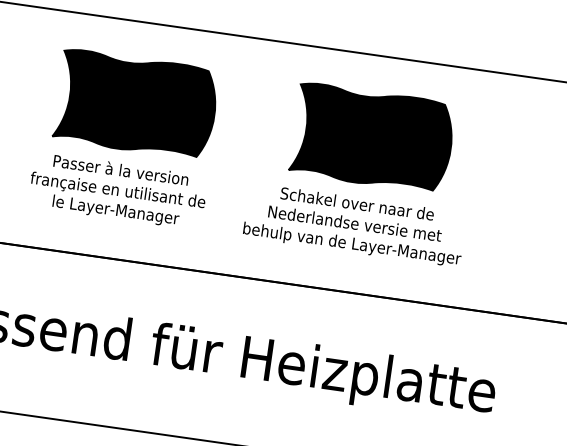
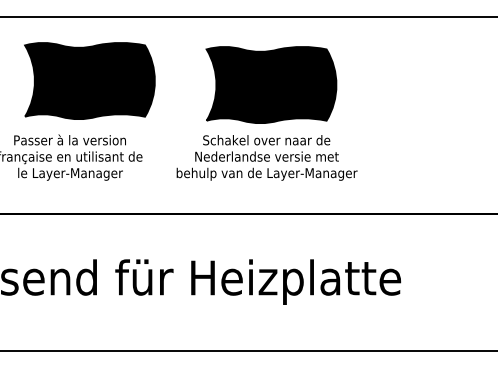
part: (135, 103) -> (89, 80), moved

